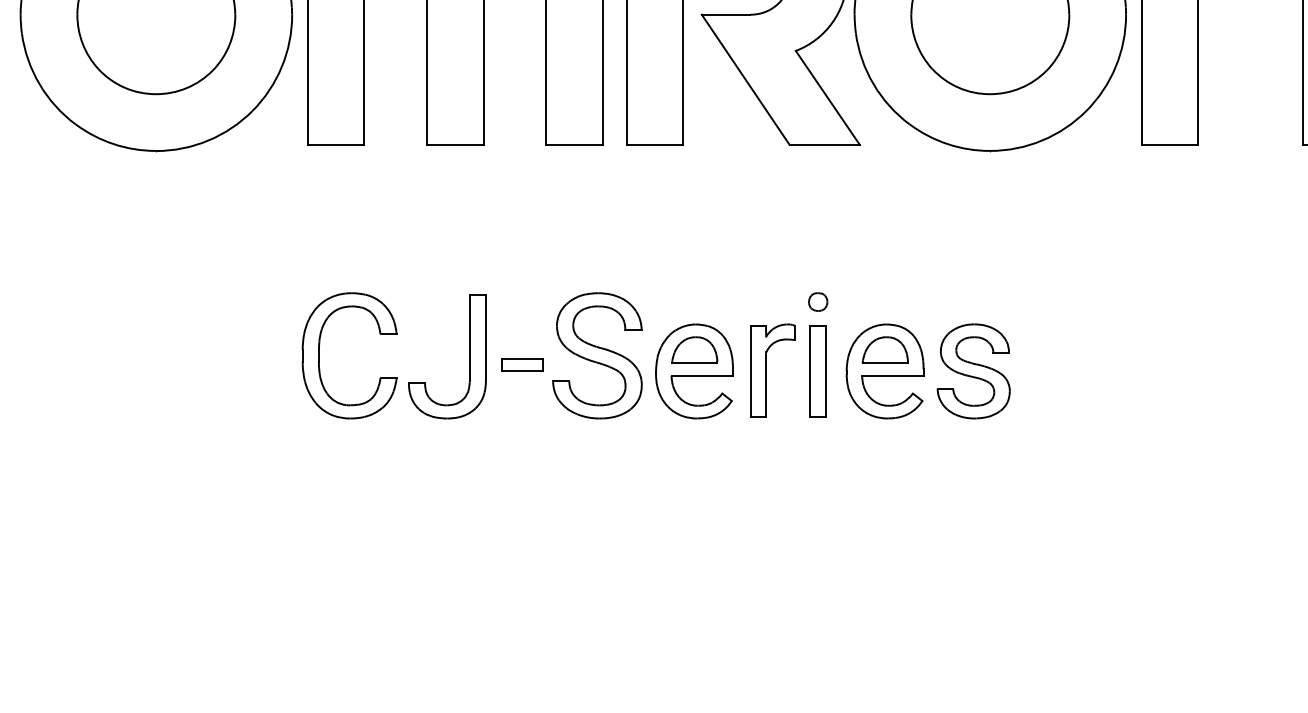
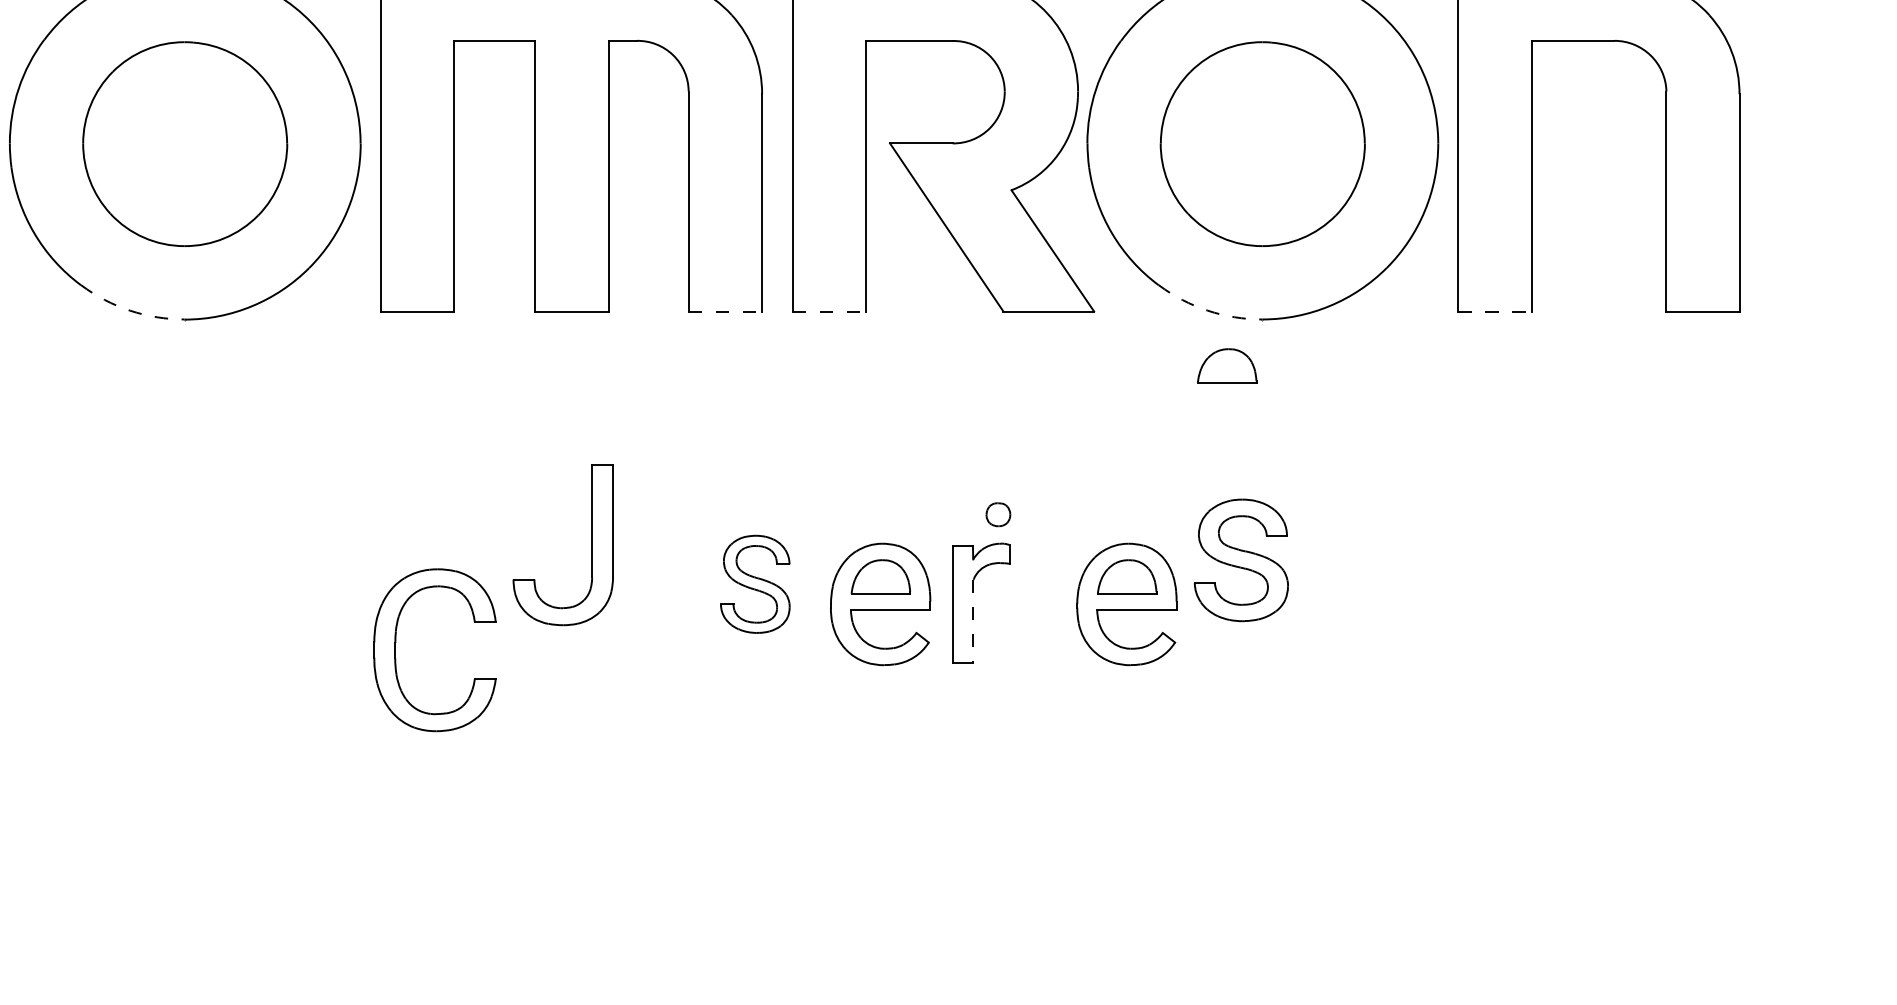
arc: (114, 144) -> (130, 310), solid -> dashed
line: (574, 144) -> (725, 311), solid -> dashed
line: (654, 144) -> (829, 311), solid -> dashed
arc: (947, 144) -> (1207, 310), solid -> dashed
line: (1169, 144) -> (1494, 311), solid -> dashed
part: (962, 186) -> (1227, 365), added
part: (818, 301) -> (998, 514), moved
part: (319, 349) -> (396, 642), moved
part: (469, 356) -> (591, 545), moved
part: (597, 356) -> (755, 584), size x0.6
part: (522, 364) -> (658, 595), removed
part: (817, 371) -> (1039, 604), removed
part: (973, 371) -> (1240, 560), moved
line: (766, 384) -> (973, 621), solid -> dashed

